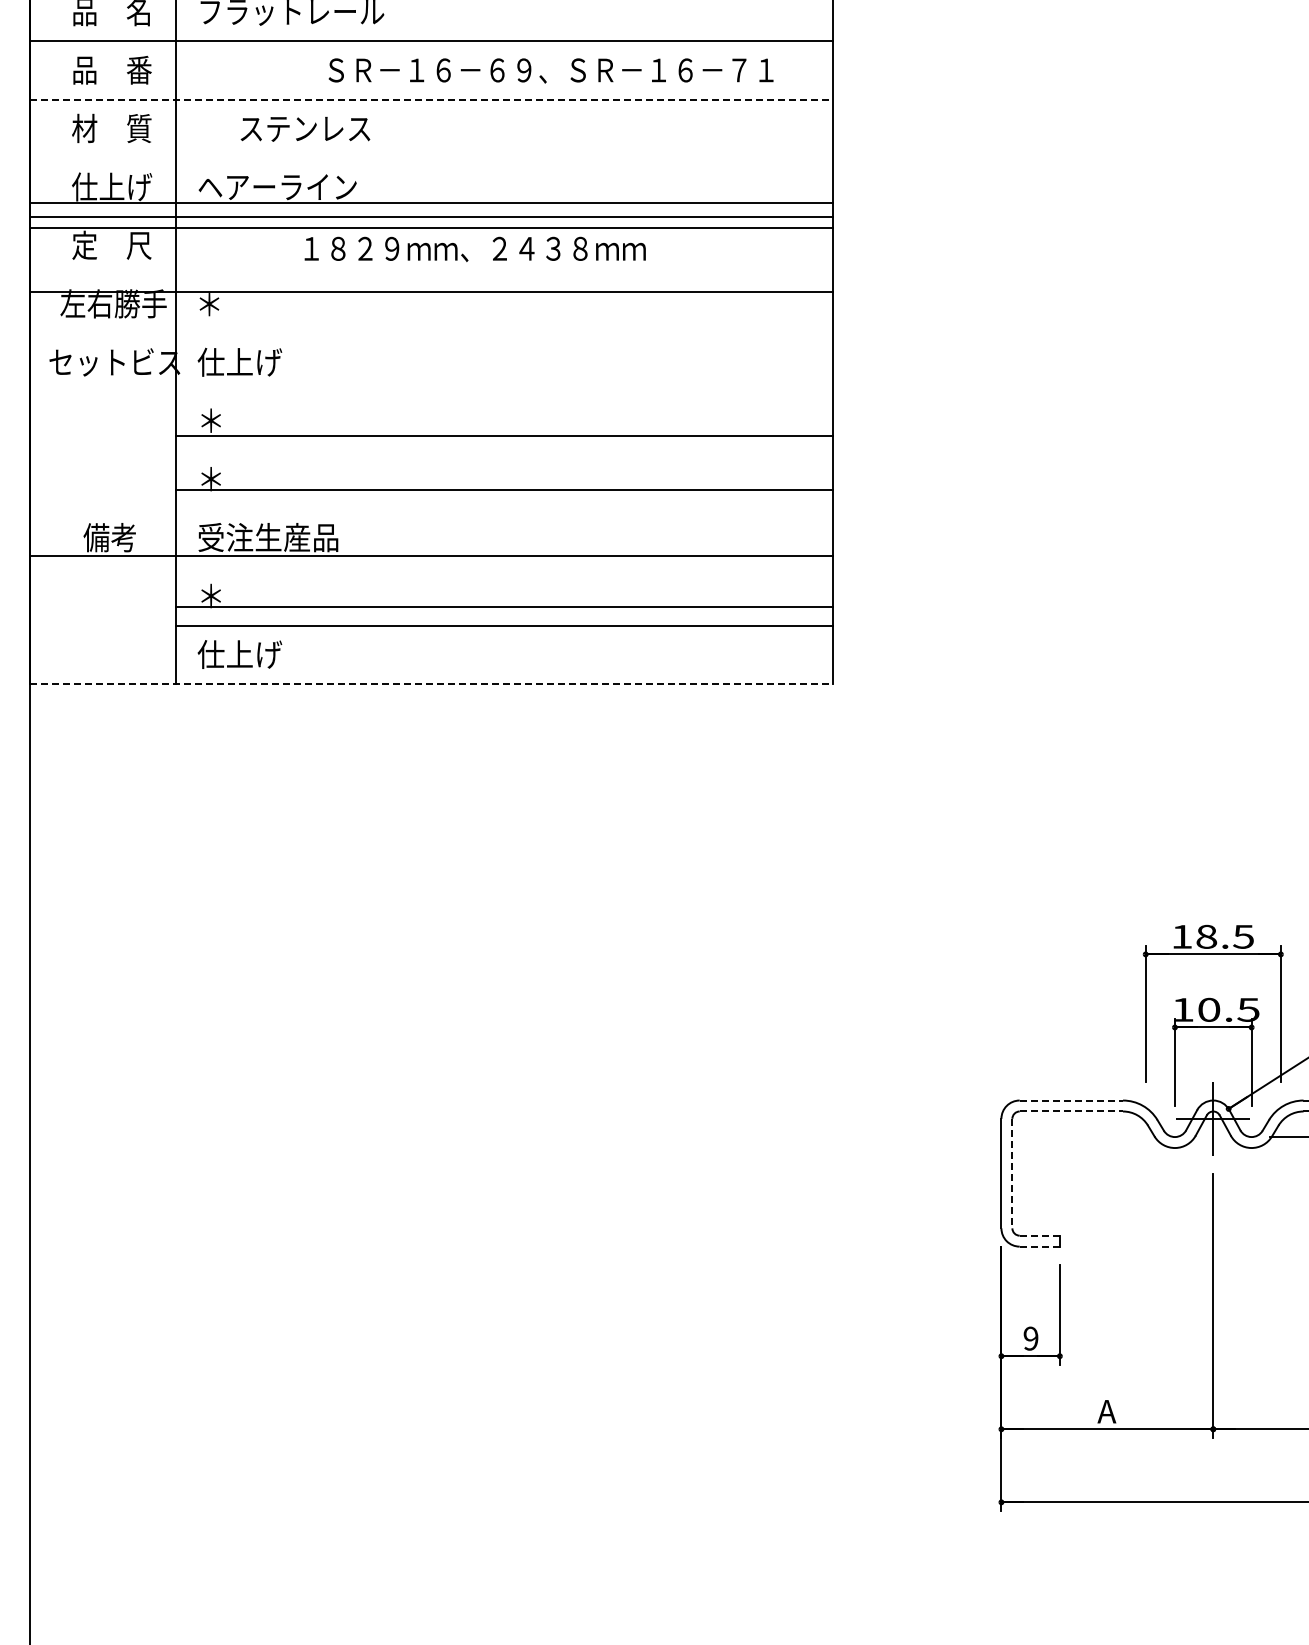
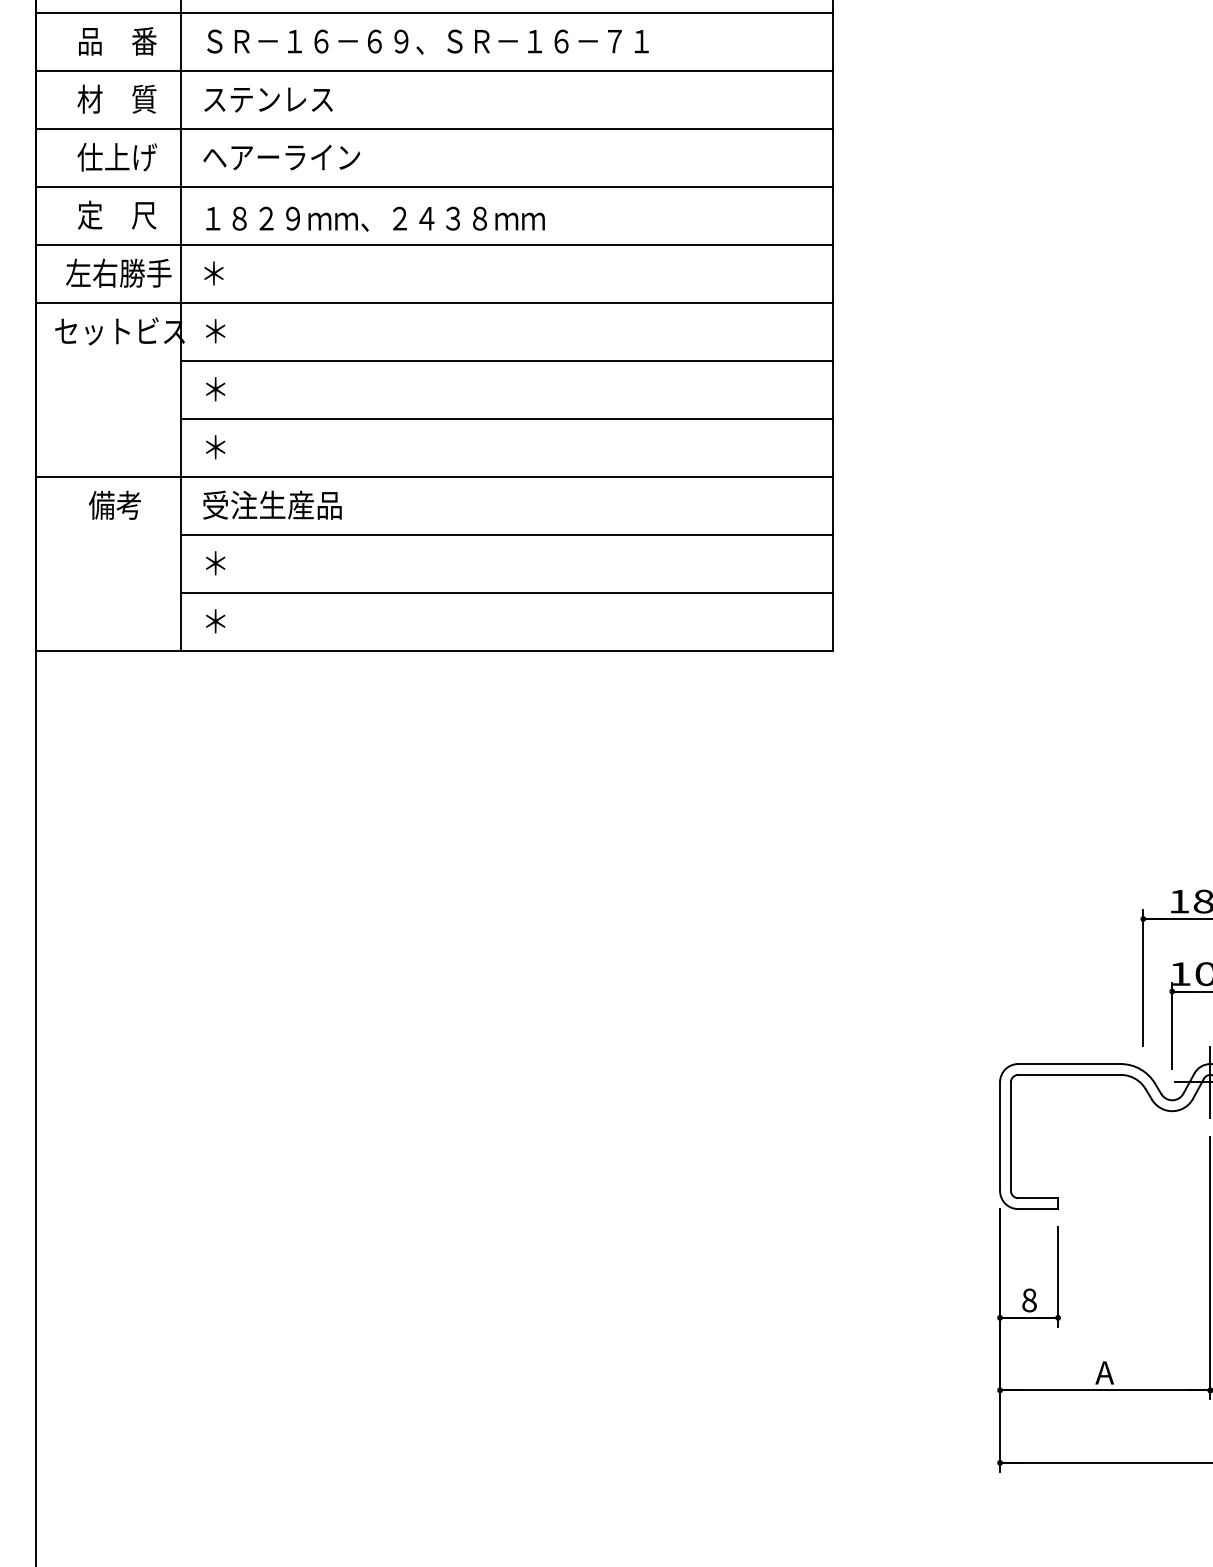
text: (550, 70) -> (427, 41), moved
line: (431, 99) -> (434, 70), dashed -> solid
text: (305, 128) -> (268, 99), moved
line: (431, 203) -> (434, 128), moved
line: (431, 228) -> (434, 245), moved
text: (474, 248) -> (374, 218), moved
line: (431, 292) -> (434, 302), moved
text: (239, 361) -> (243, 330), 仕上げ -> ＊
line: (504, 435) -> (506, 360), moved
line: (504, 490) -> (506, 418), moved
line: (431, 555) -> (434, 476), moved
line: (504, 607) -> (506, 534), moved
text: (239, 654) -> (243, 621), 仕上げ -> ＊
line: (431, 684) -> (434, 651), dashed -> solid
line: (1071, 1100) -> (1069, 1064), dashed -> solid
line: (1071, 1111) -> (1069, 1074), dashed -> solid
line: (1012, 1173) -> (1011, 1136), dashed -> solid
line: (1040, 1235) -> (1038, 1198), dashed -> solid
line: (1040, 1246) -> (1038, 1208), dashed -> solid
text: (1030, 1338) -> (1028, 1300), 9 -> 8

